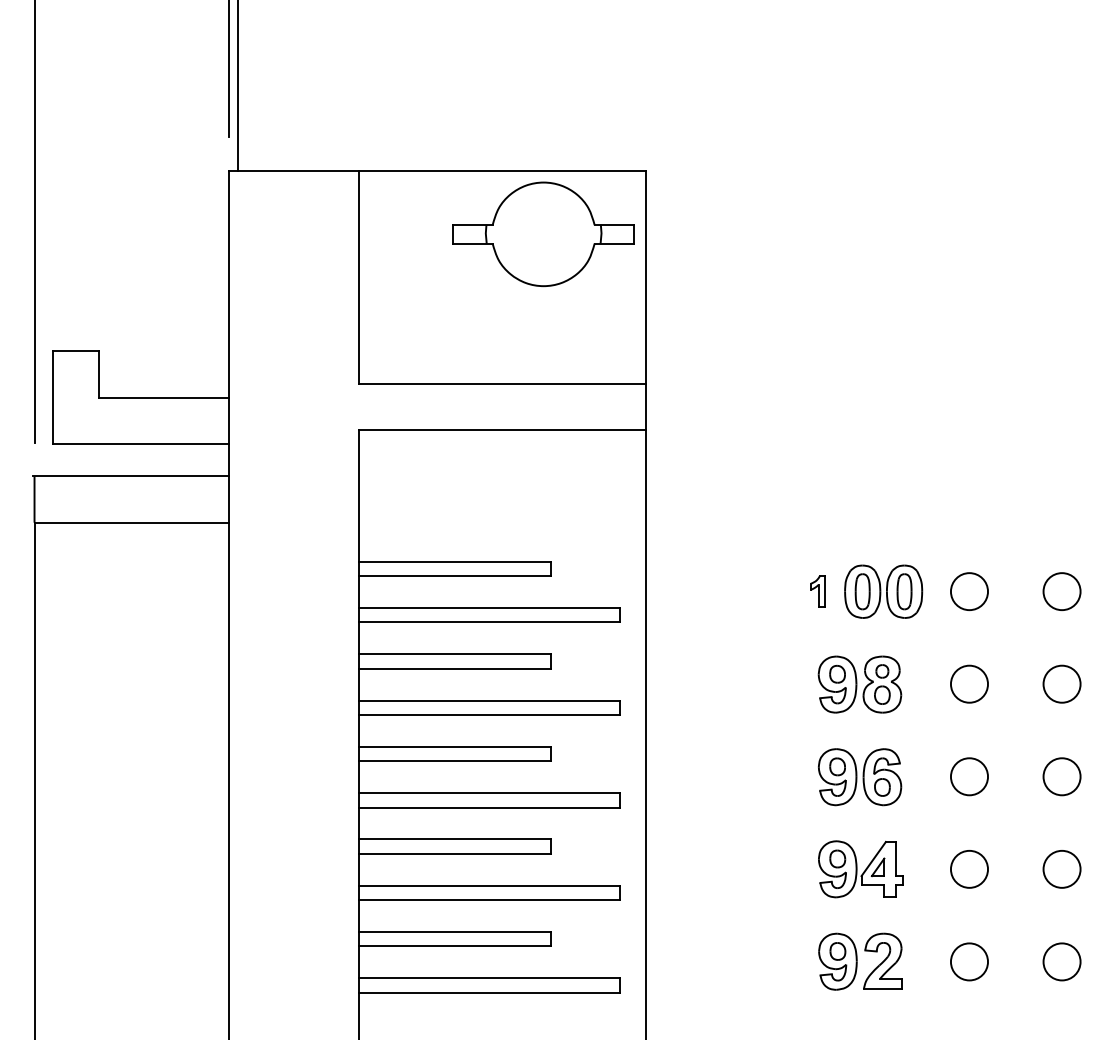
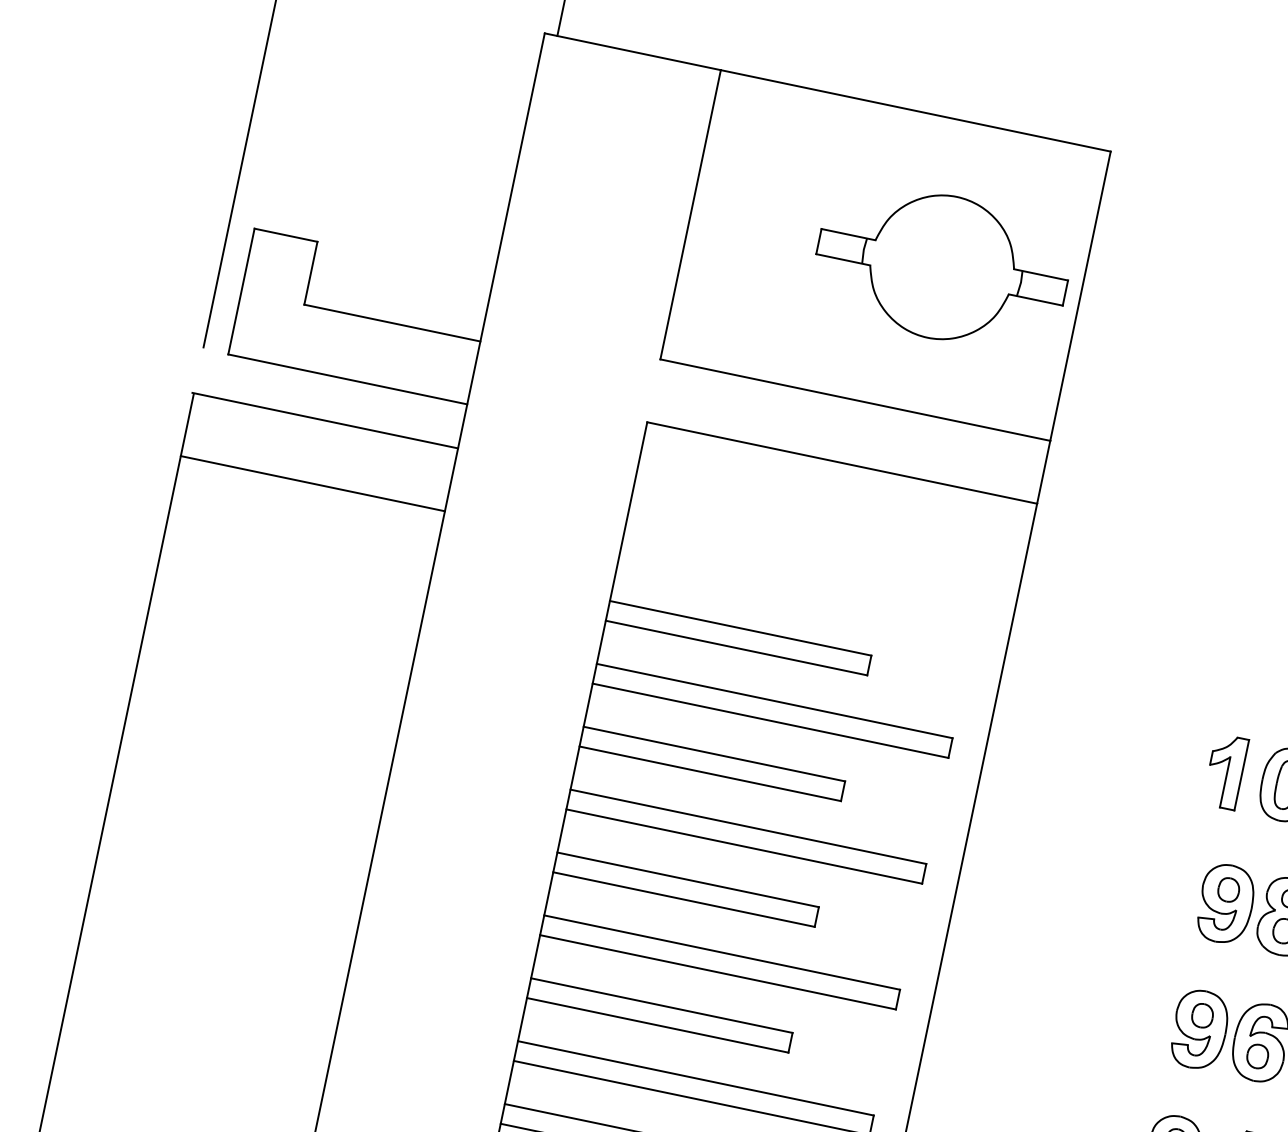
part: (543, 234) -> (941, 267), moved
part: (817, 591) -> (1225, 771), size x1.67

